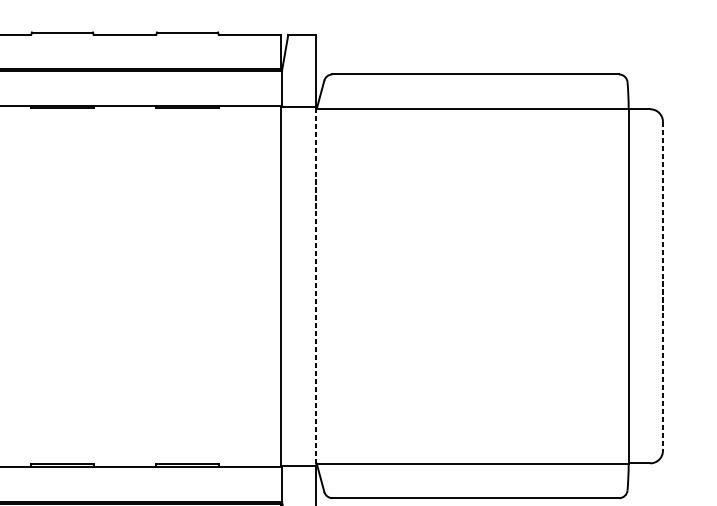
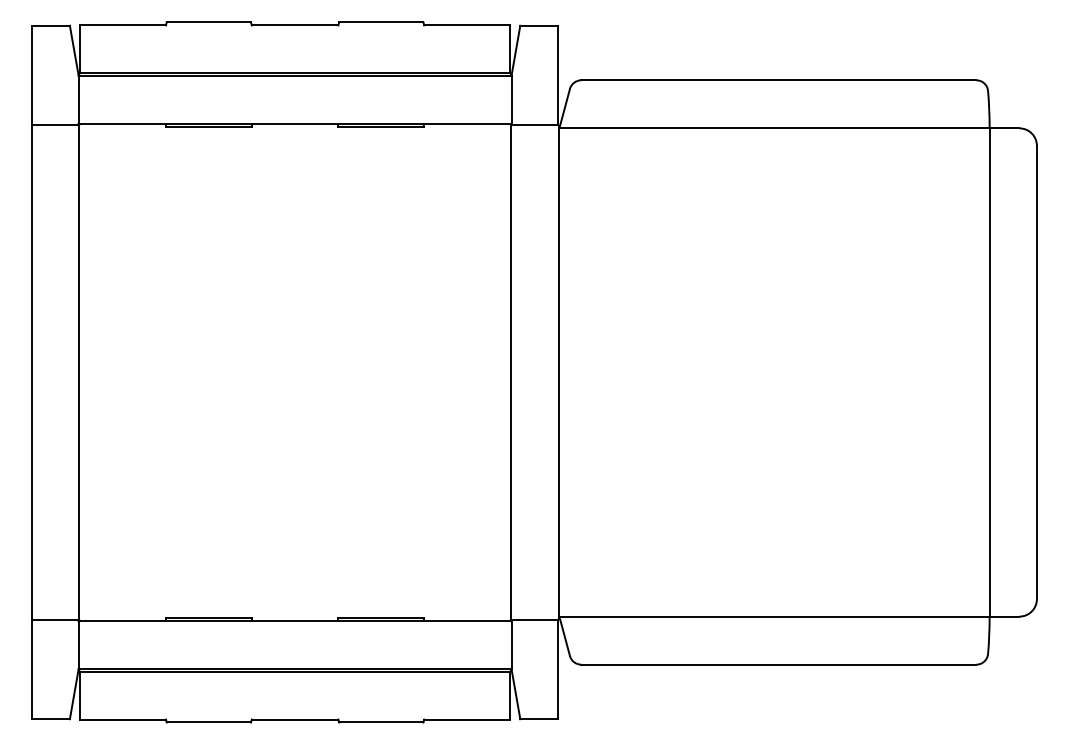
line: (316, 286) -> (558, 372), dashed -> solid
line: (662, 286) -> (1036, 372), dashed -> solid

